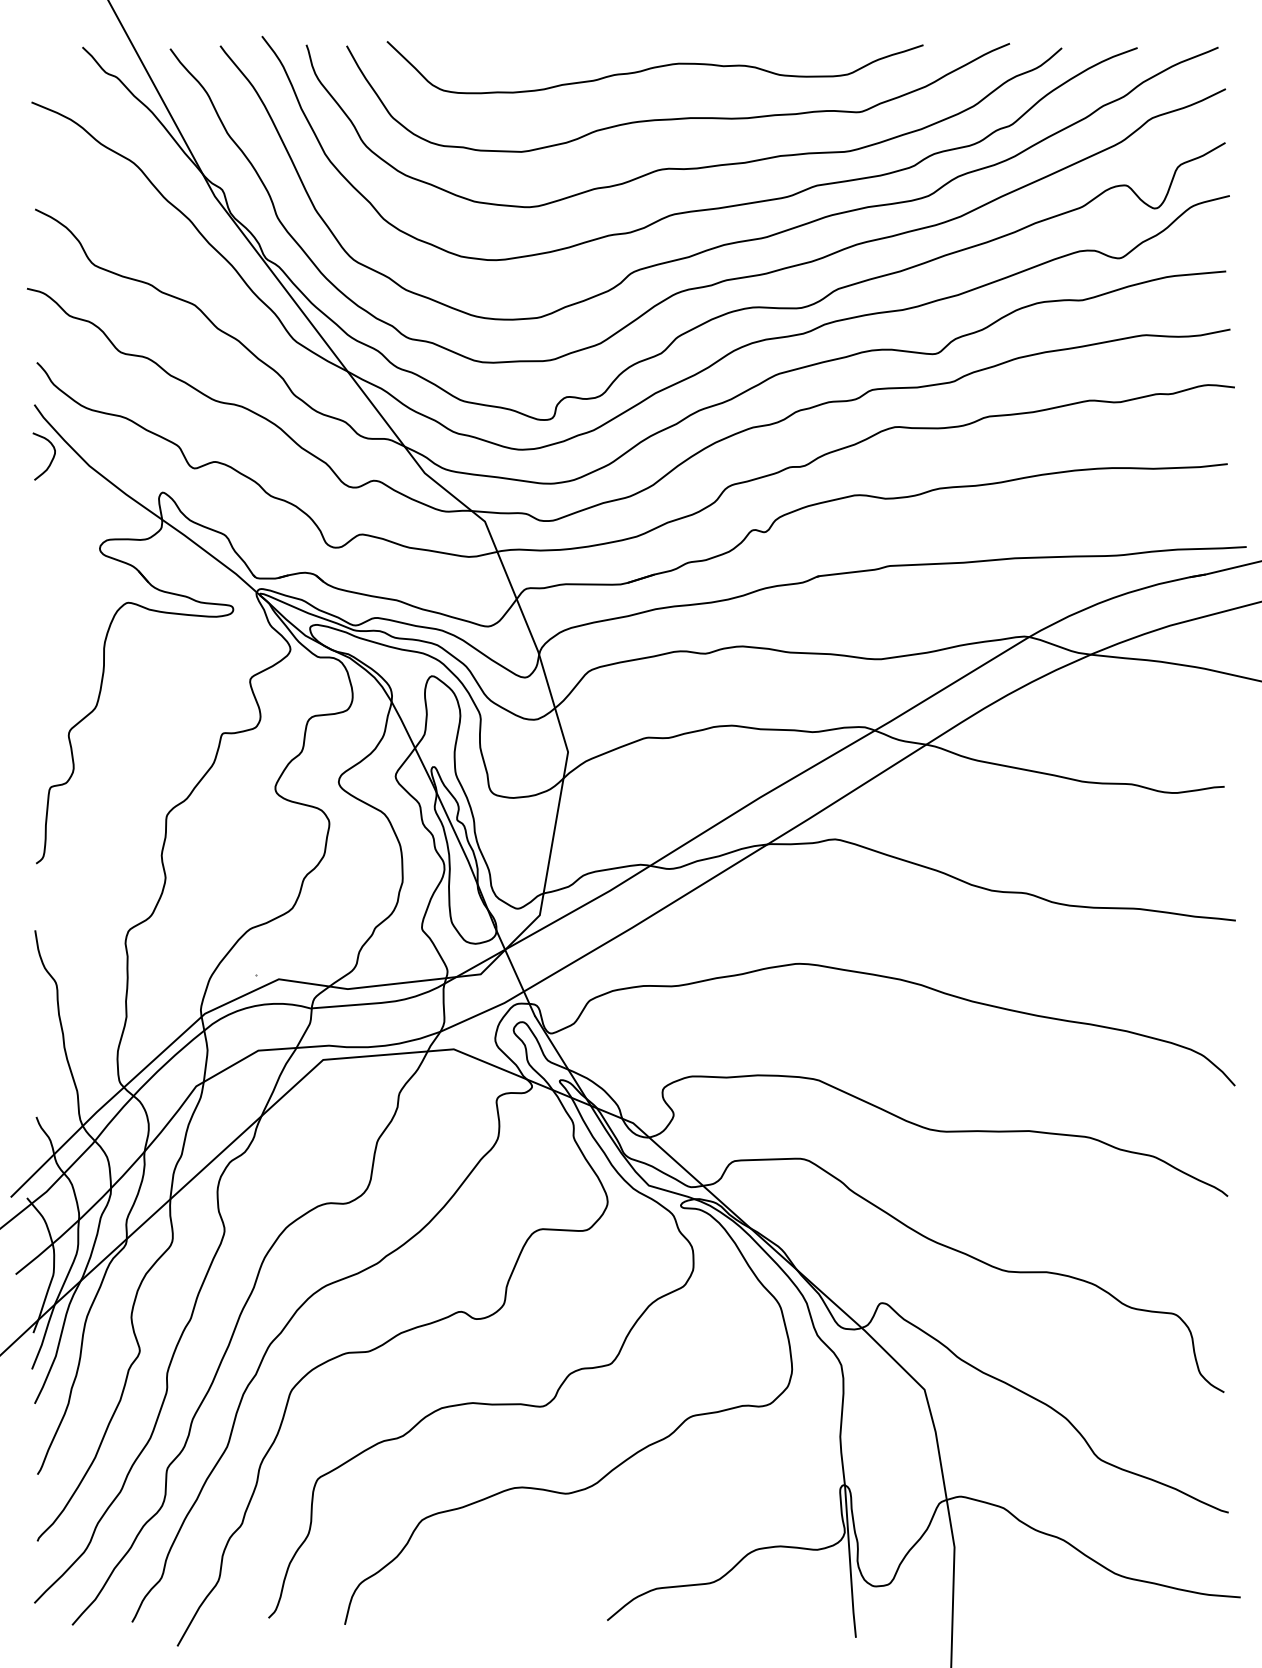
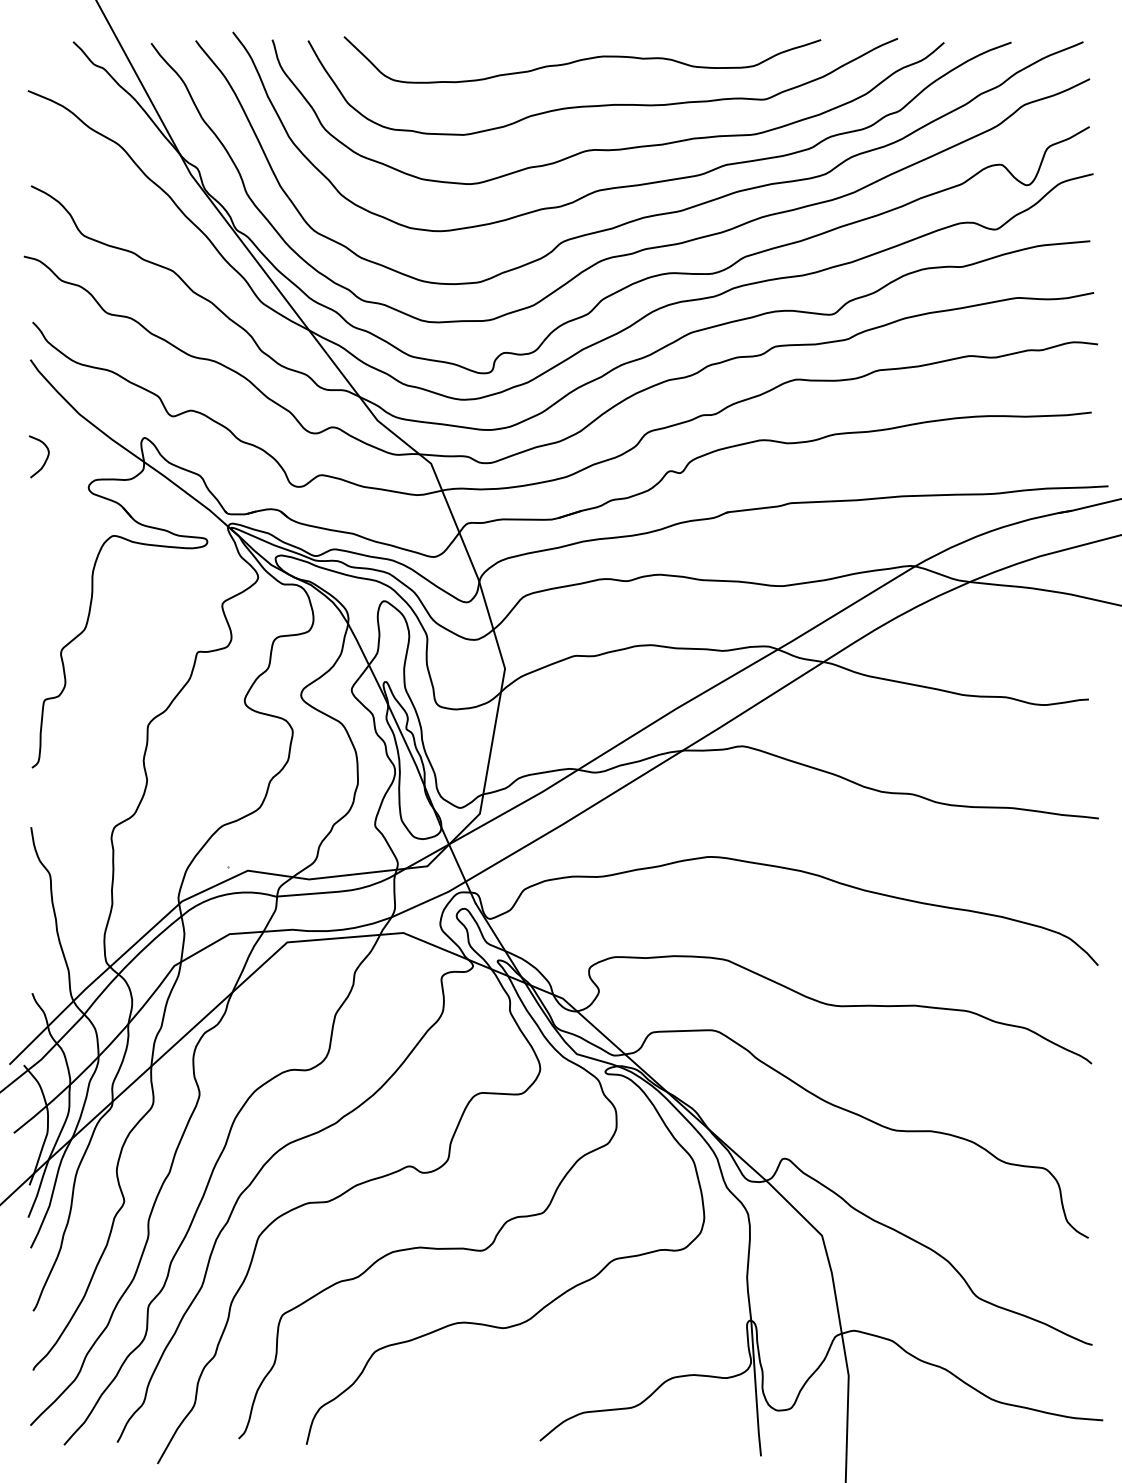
curve: (51, 459) -> (45, 459), moved

